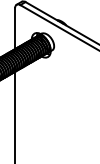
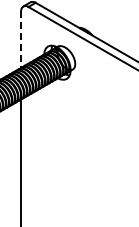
line: (15, 28) -> (21, 39), solid -> dashed

